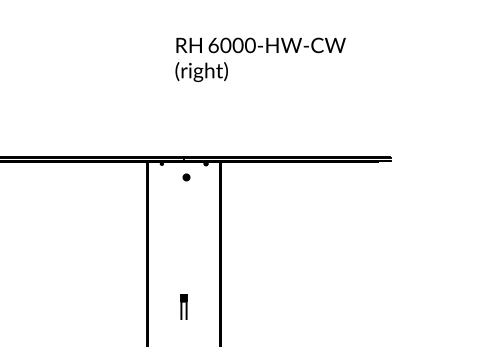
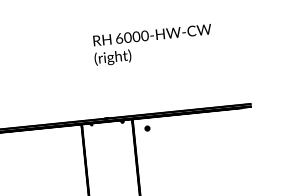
part: (186, 177) -> (147, 128), moved

